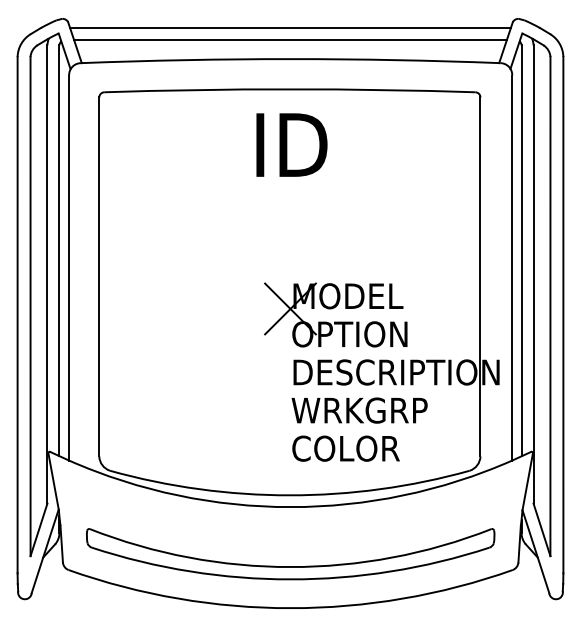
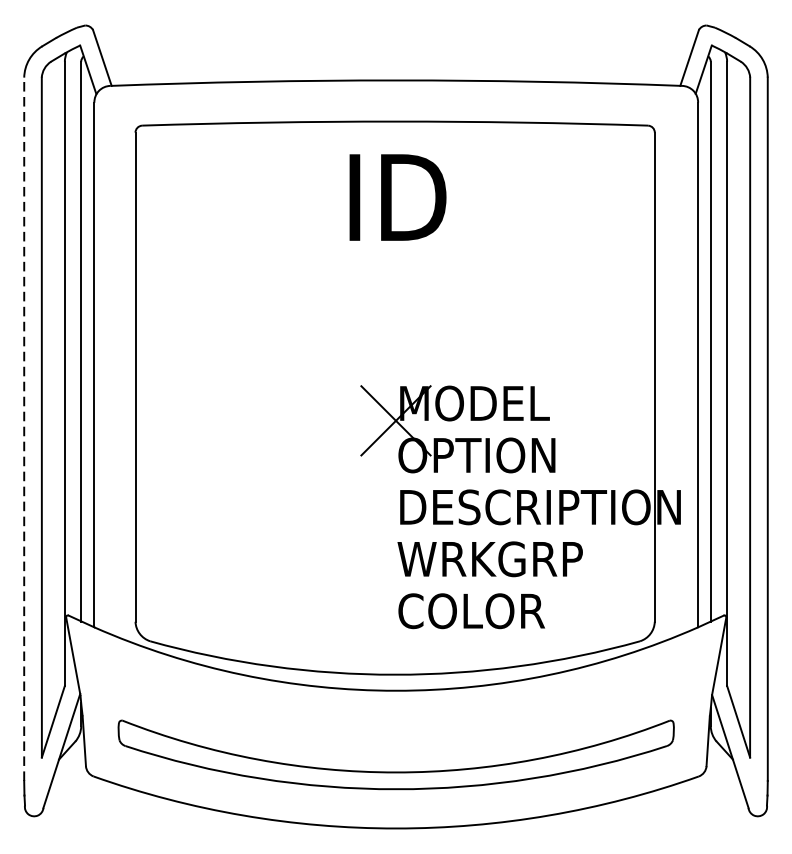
line: (290, 28) -> (396, 38), removed
line: (290, 40) -> (396, 55), removed
line: (17, 314) -> (24, 428), solid -> dashed

